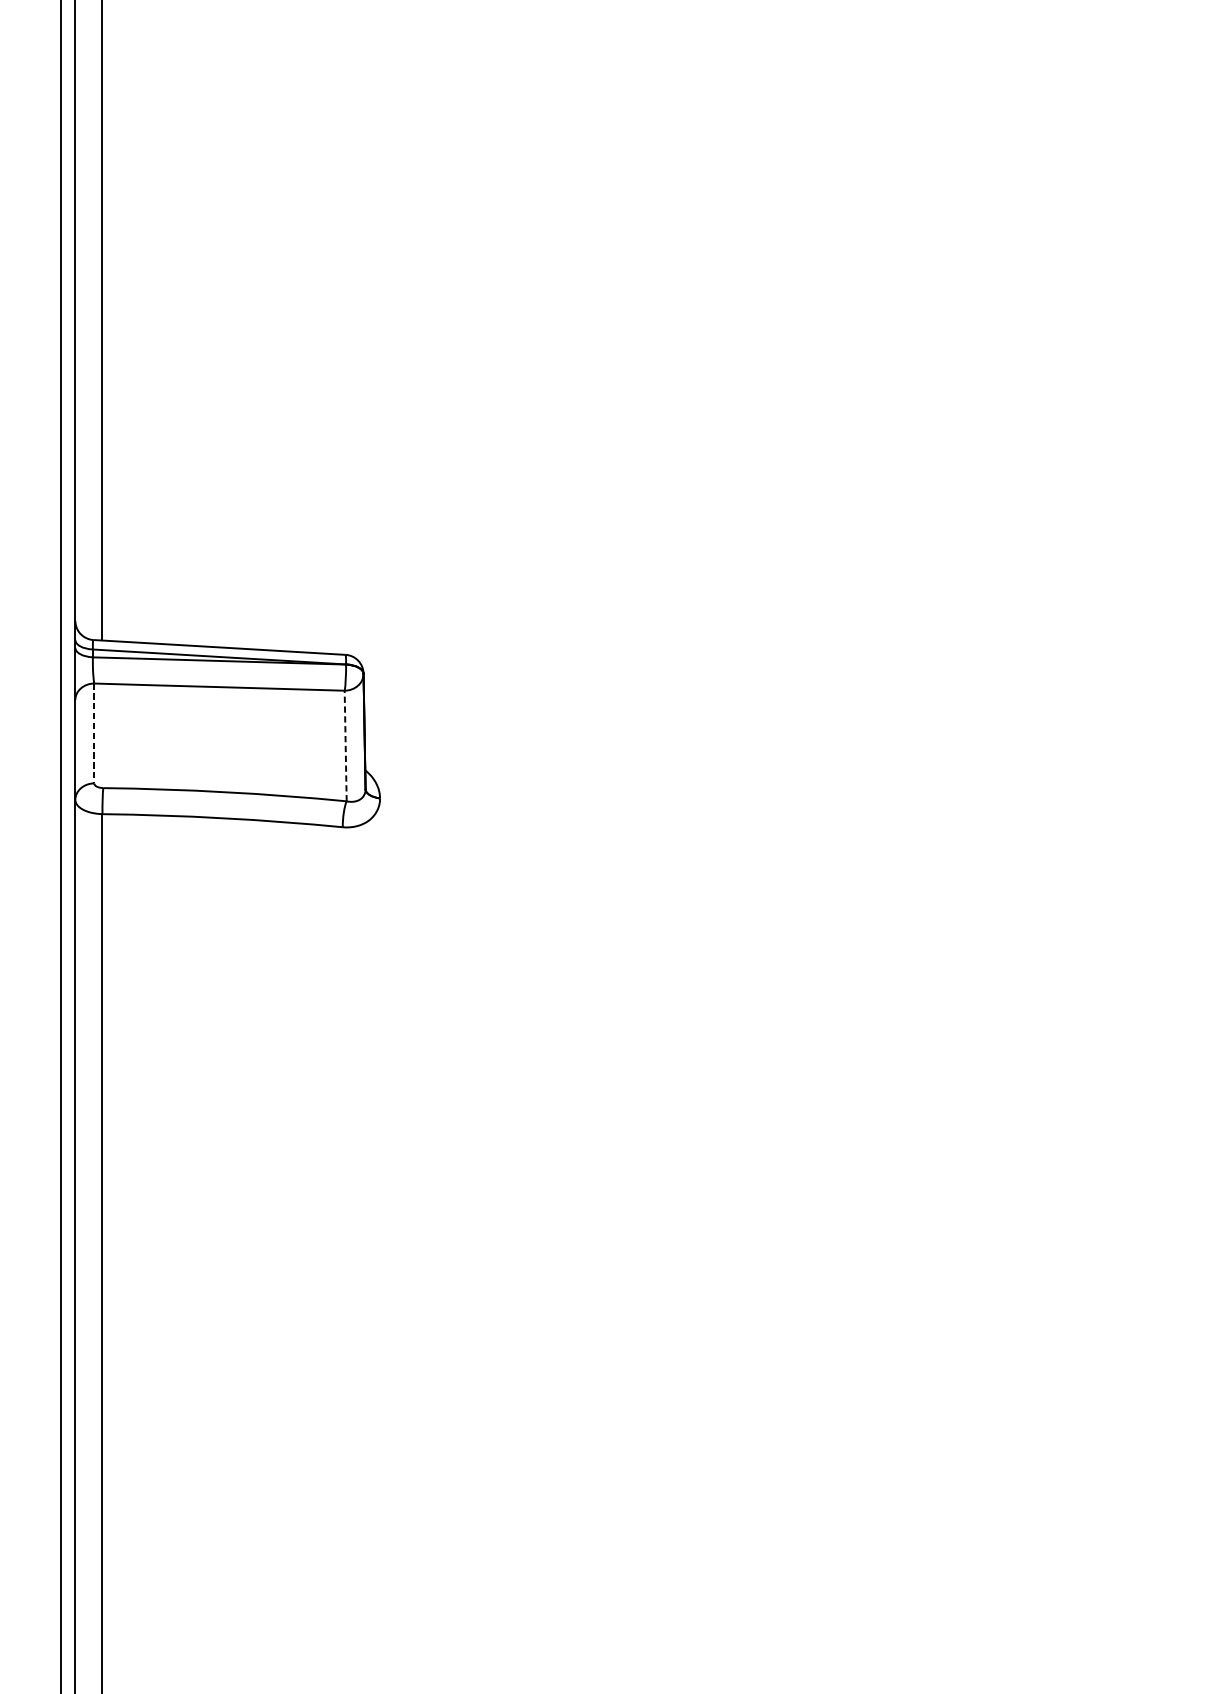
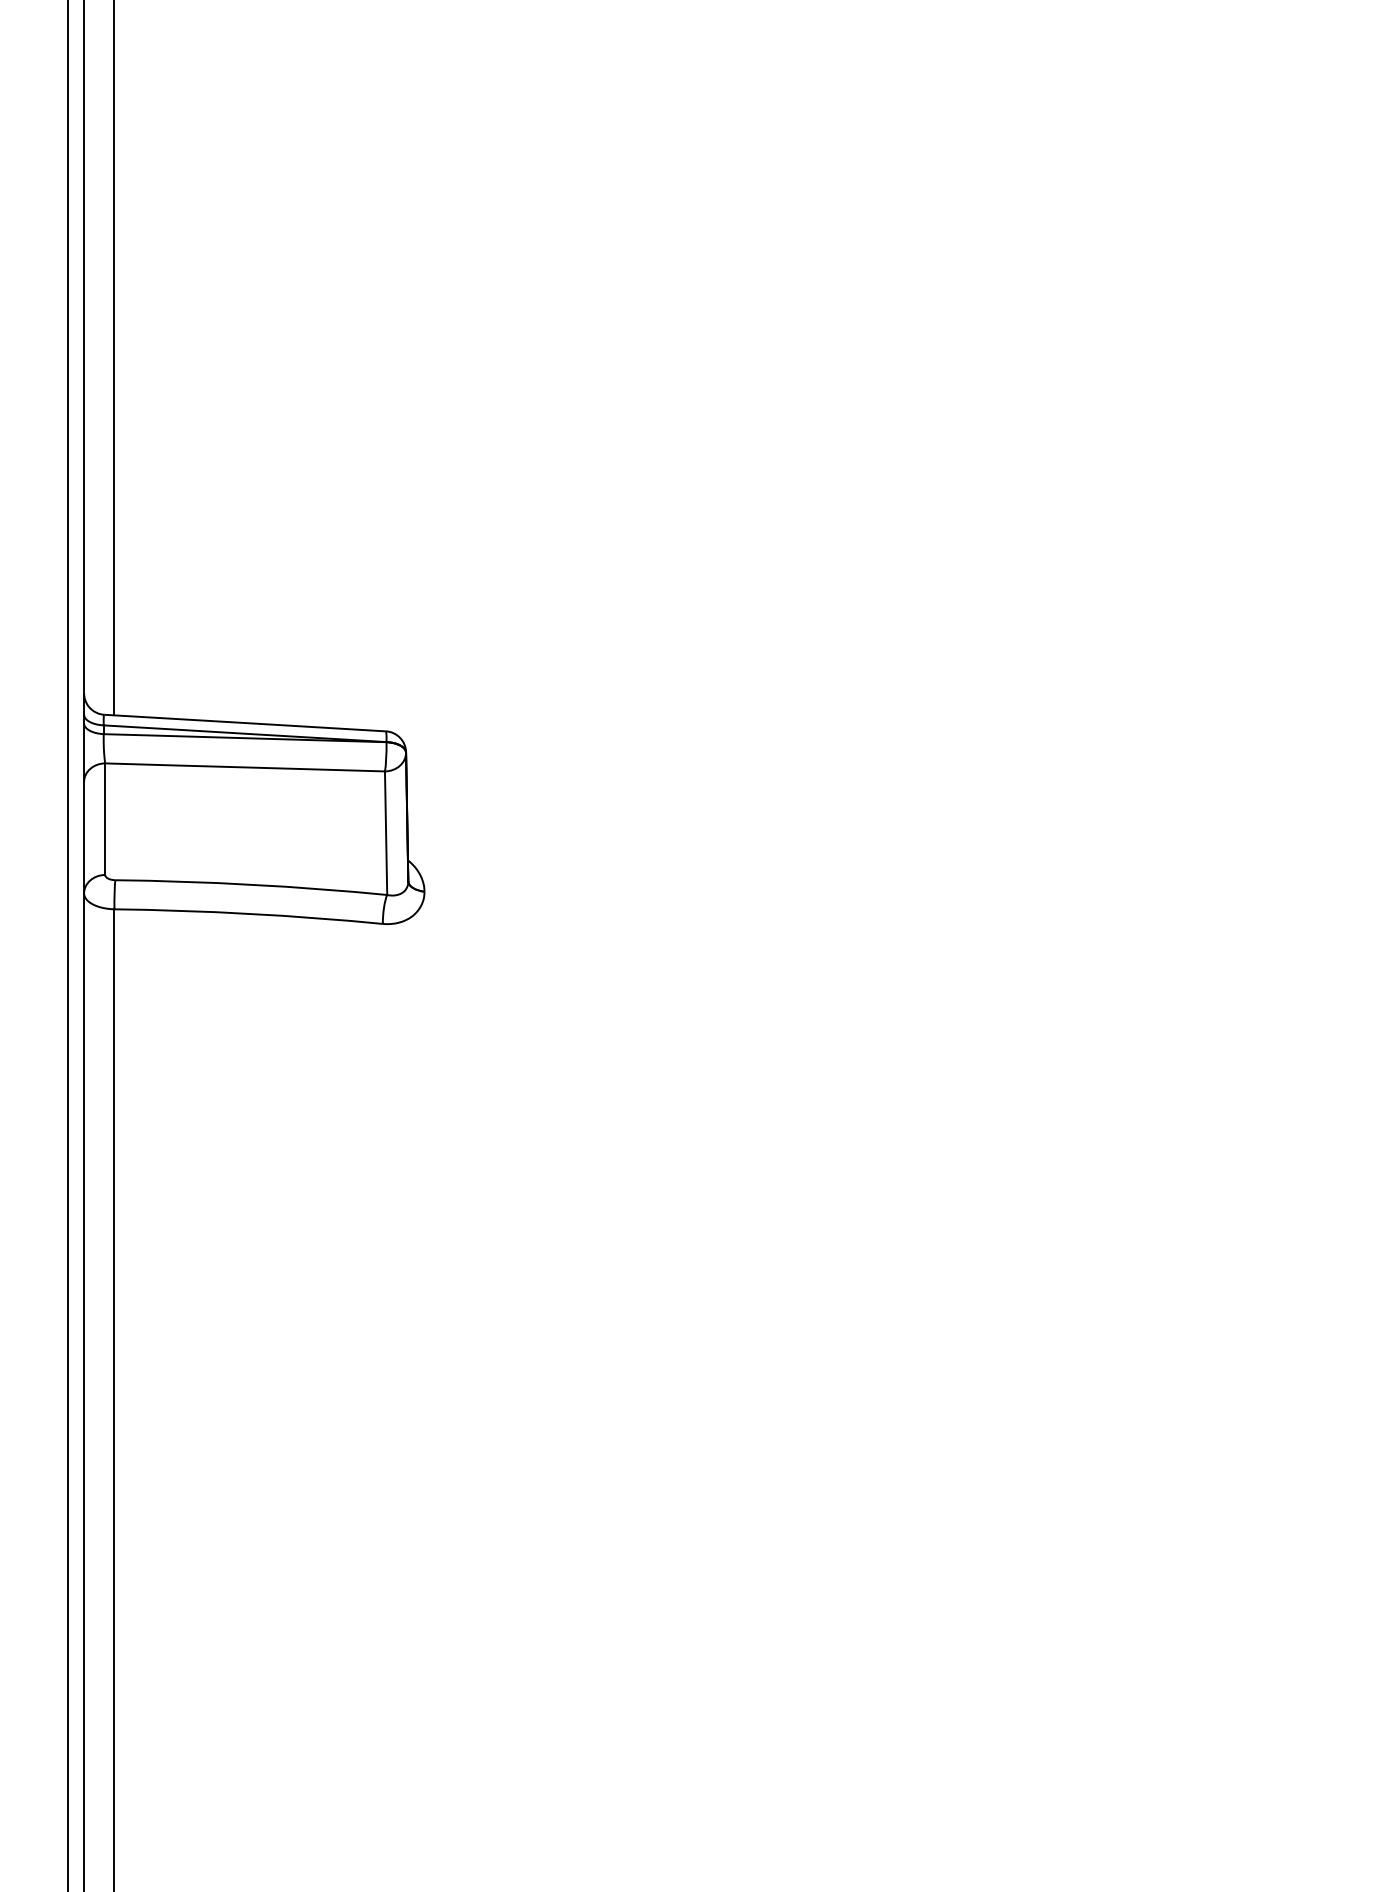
line: (94, 733) -> (105, 819), dashed -> solid
line: (346, 746) -> (386, 833), dashed -> solid

